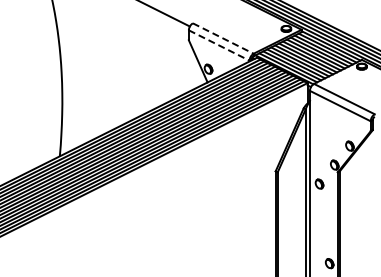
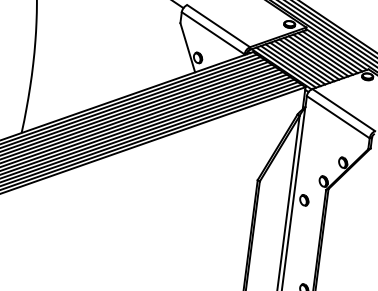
line: (223, 38) -> (218, 26), dashed -> solid
line: (219, 45) -> (213, 33), dashed -> solid

